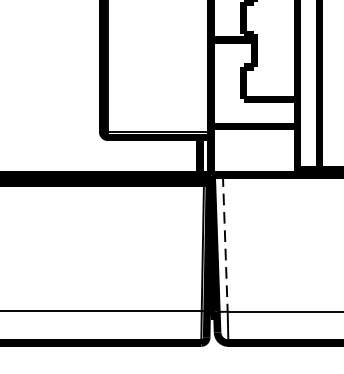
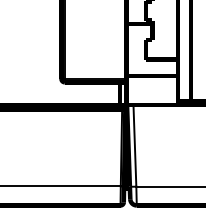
line: (224, 242) -> (134, 145), dashed -> solid

